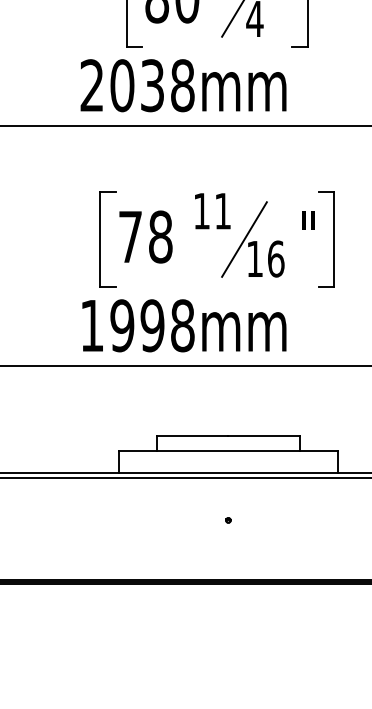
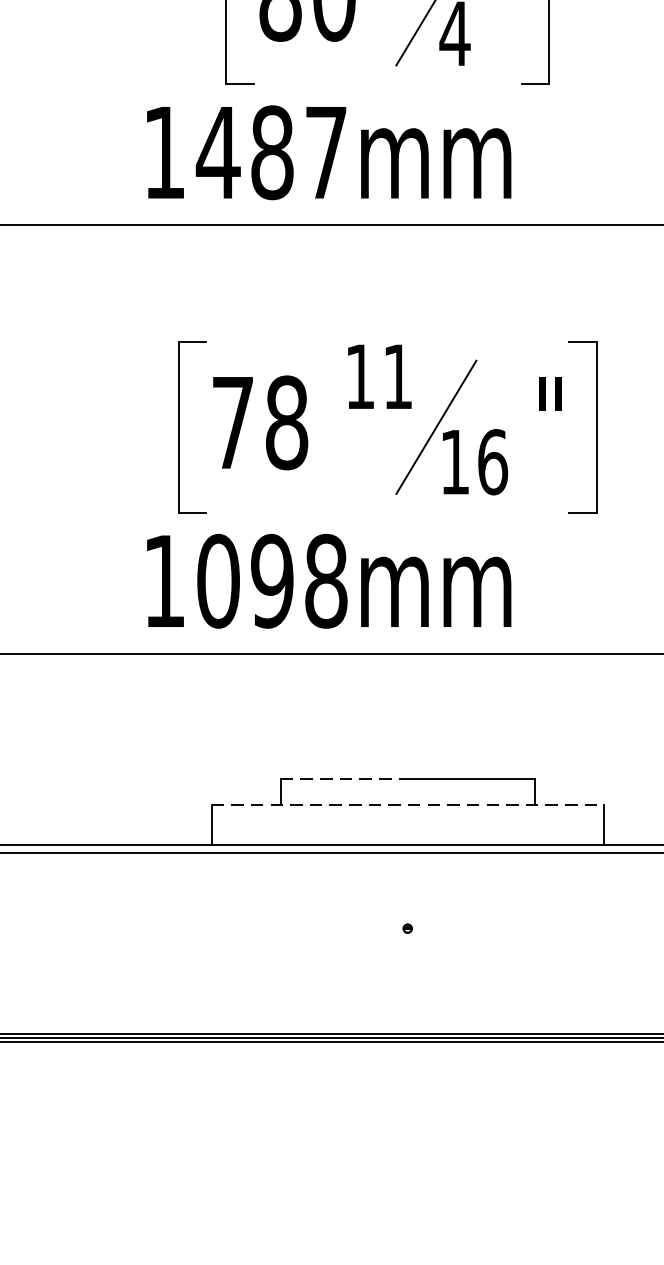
text: (137, 85) -> (245, 152), 2038mm -> 1487mm
text: (122, 325) -> (218, 580), 1998mm -> 1098mm
line: (192, 436) -> (343, 778), solid -> dashed
line: (228, 450) -> (407, 803), solid -> dashed

